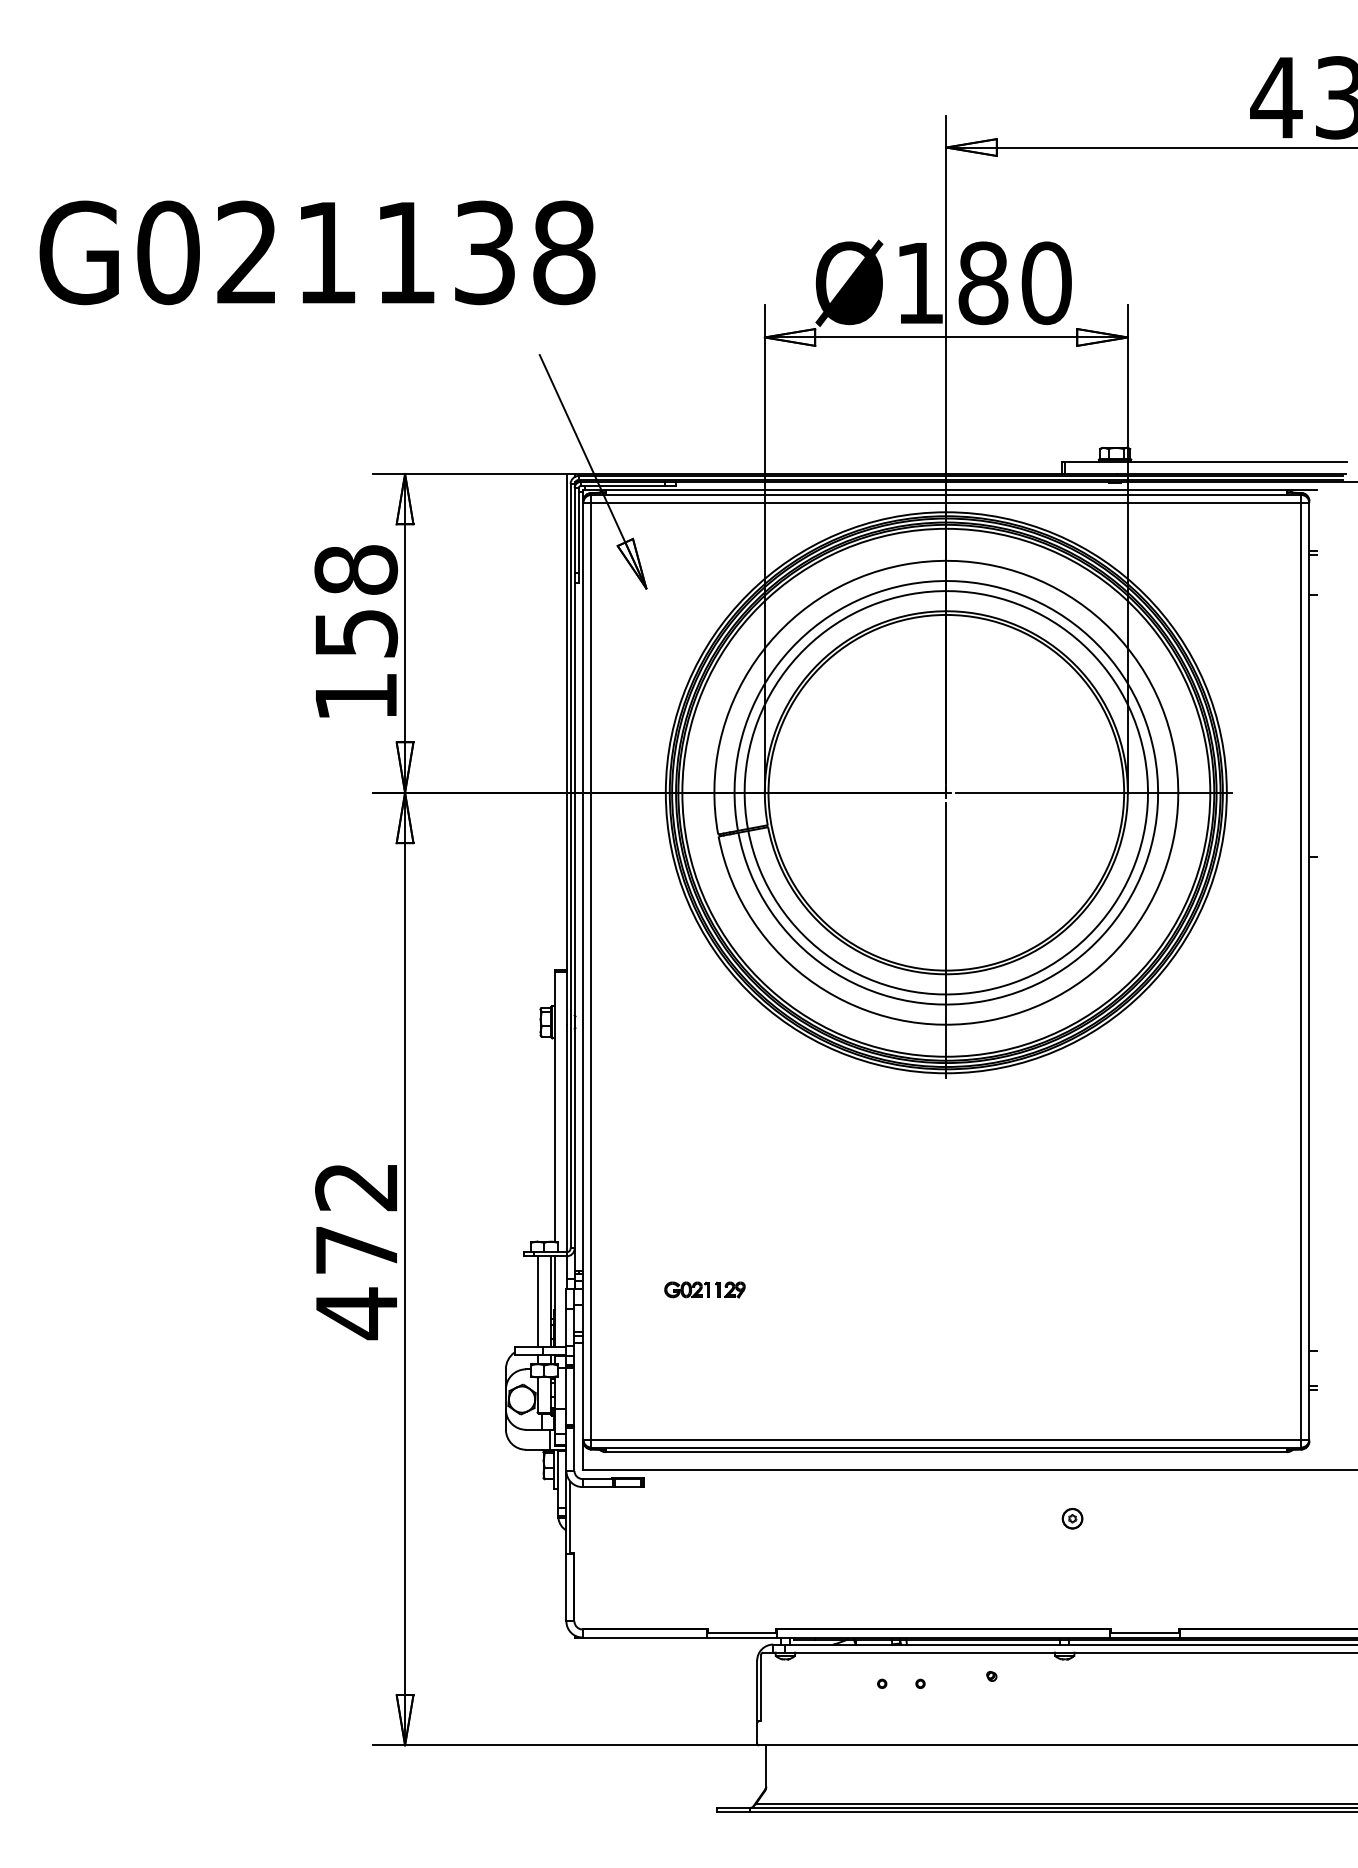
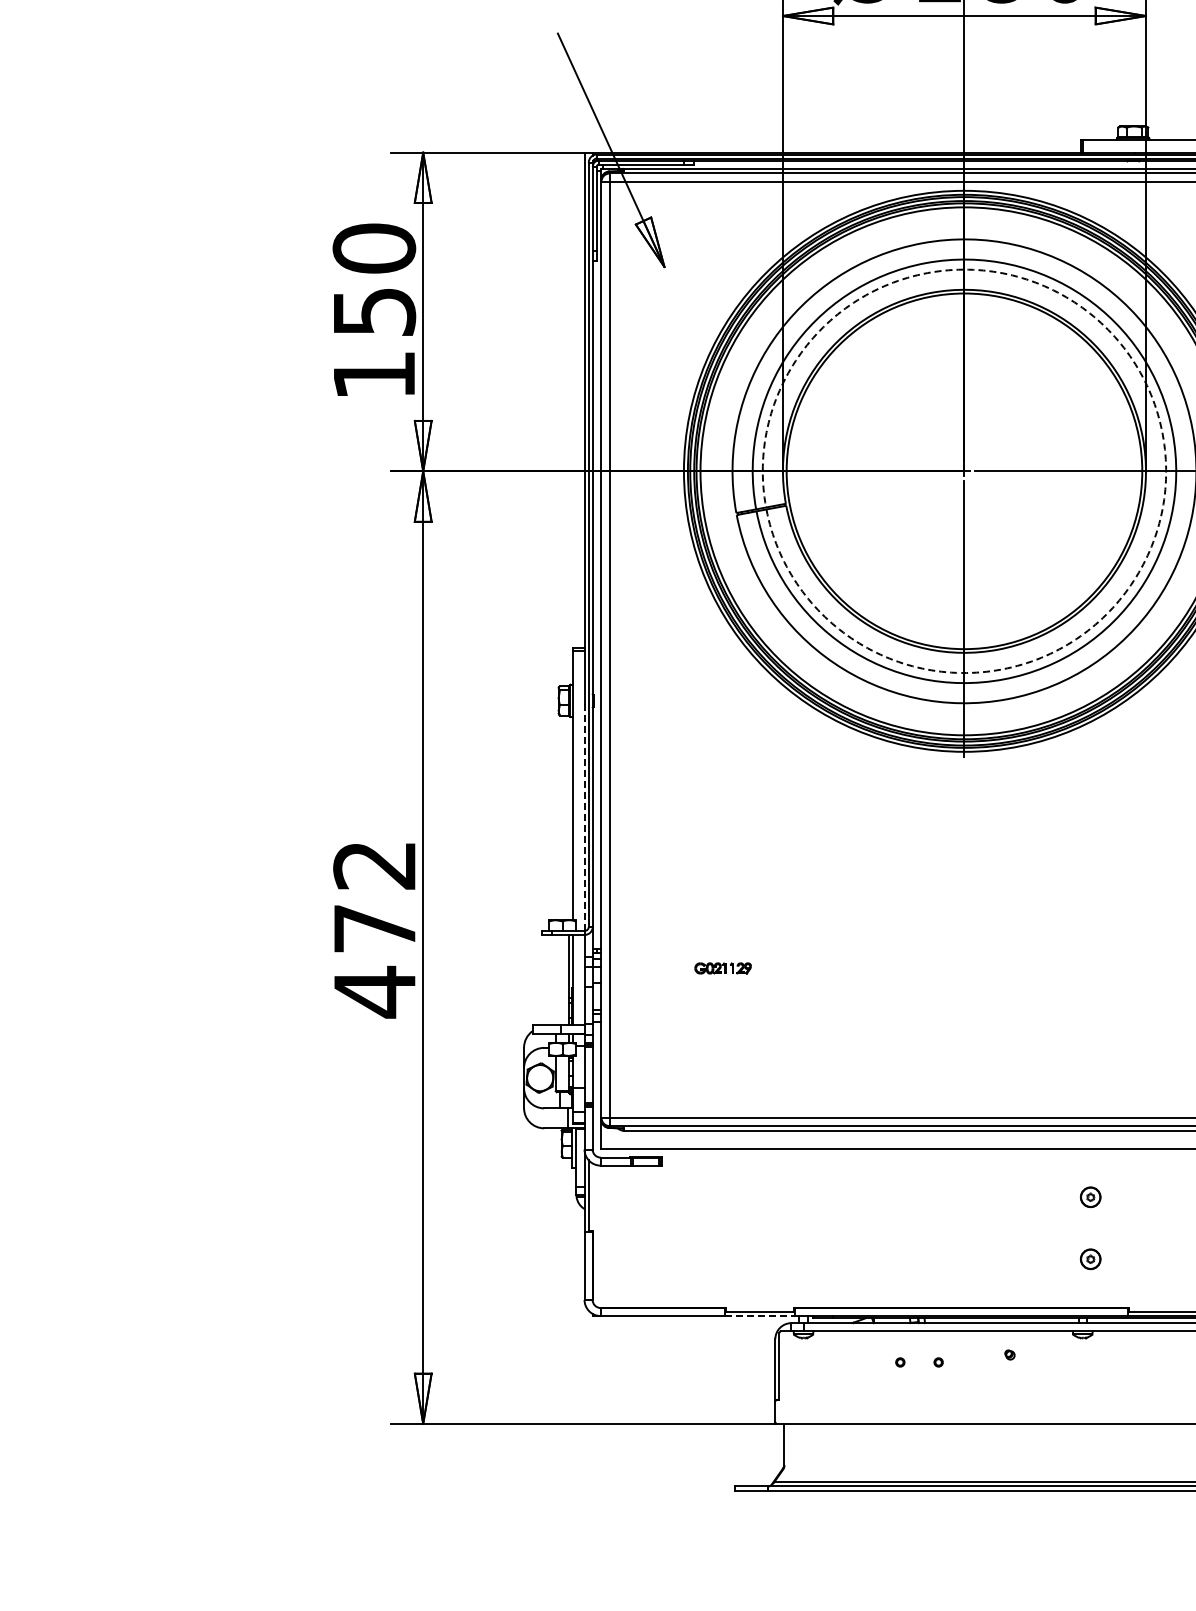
text: (355, 570) -> (373, 249), 158 -> 150
arc: (1144, 755) -> (1162, 434), solid -> dashed
line: (566, 1138) -> (584, 817), solid -> dashed
part: (704, 1289) -> (722, 968), size x0.7
line: (537, 1301) -> (555, 980), removed
part: (1072, 1580) -> (1090, 1259), added
line: (742, 1637) -> (760, 1316), solid -> dashed

